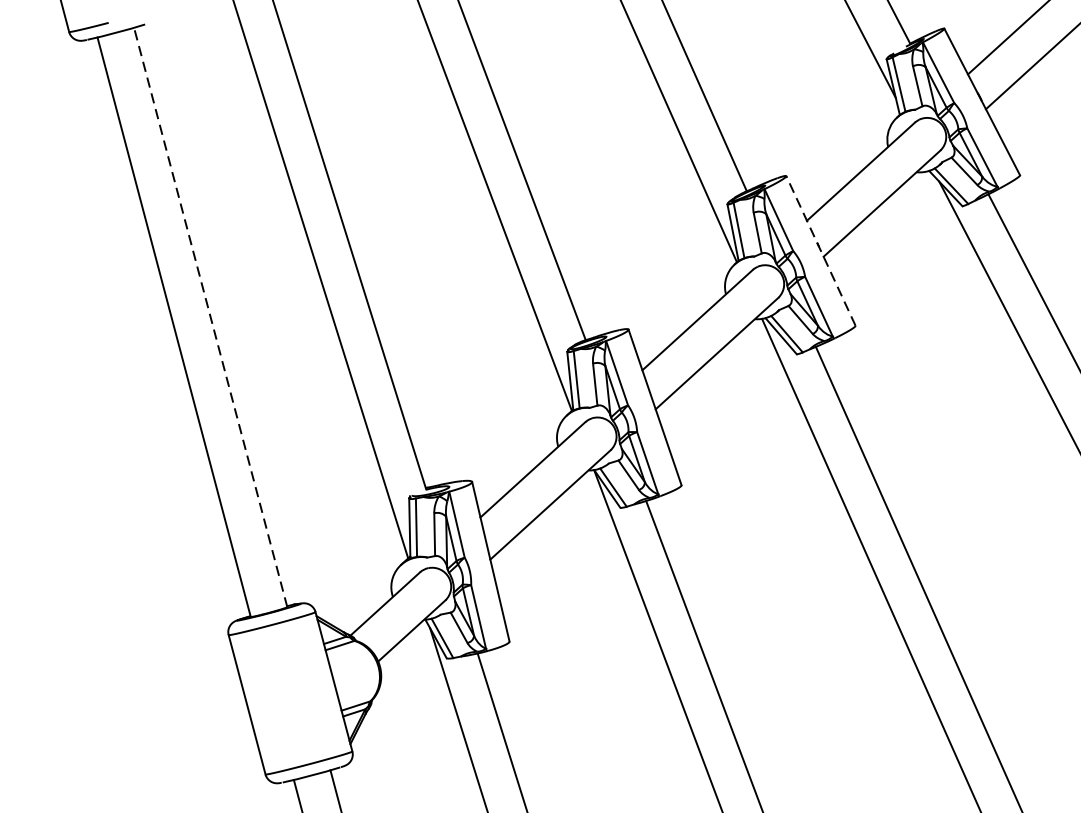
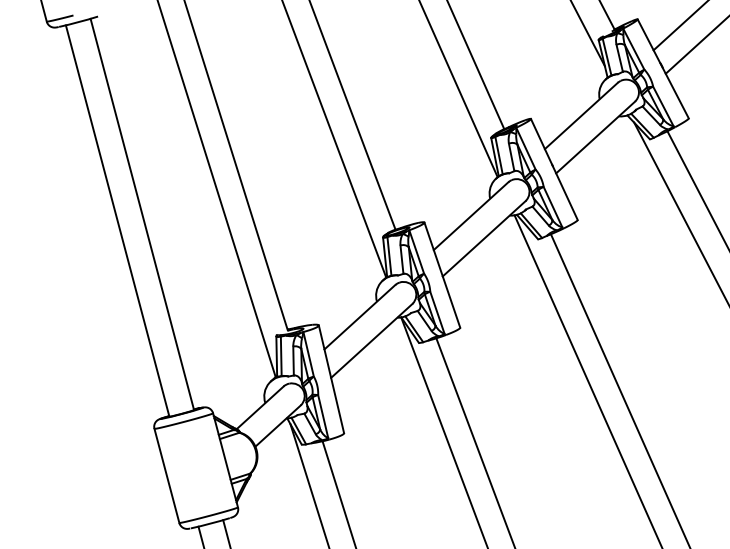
line: (821, 250) -> (554, 169), dashed -> solid
line: (210, 317) -> (142, 214), dashed -> solid

